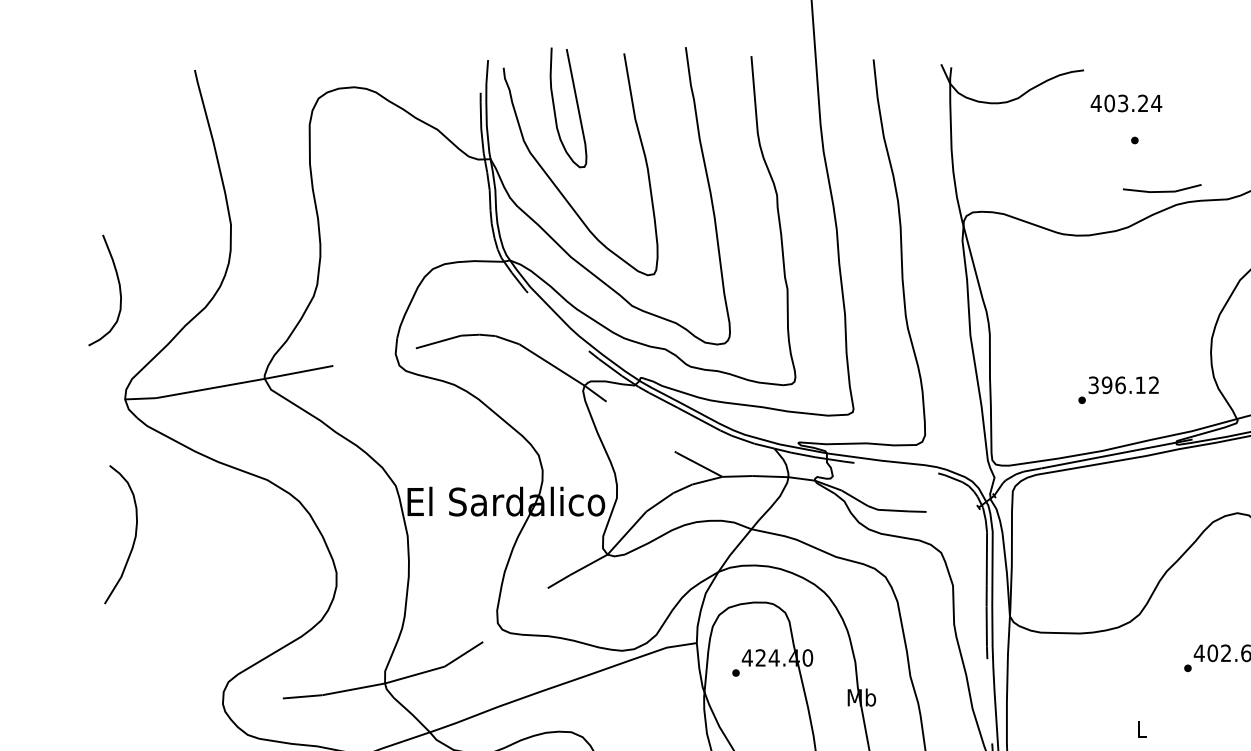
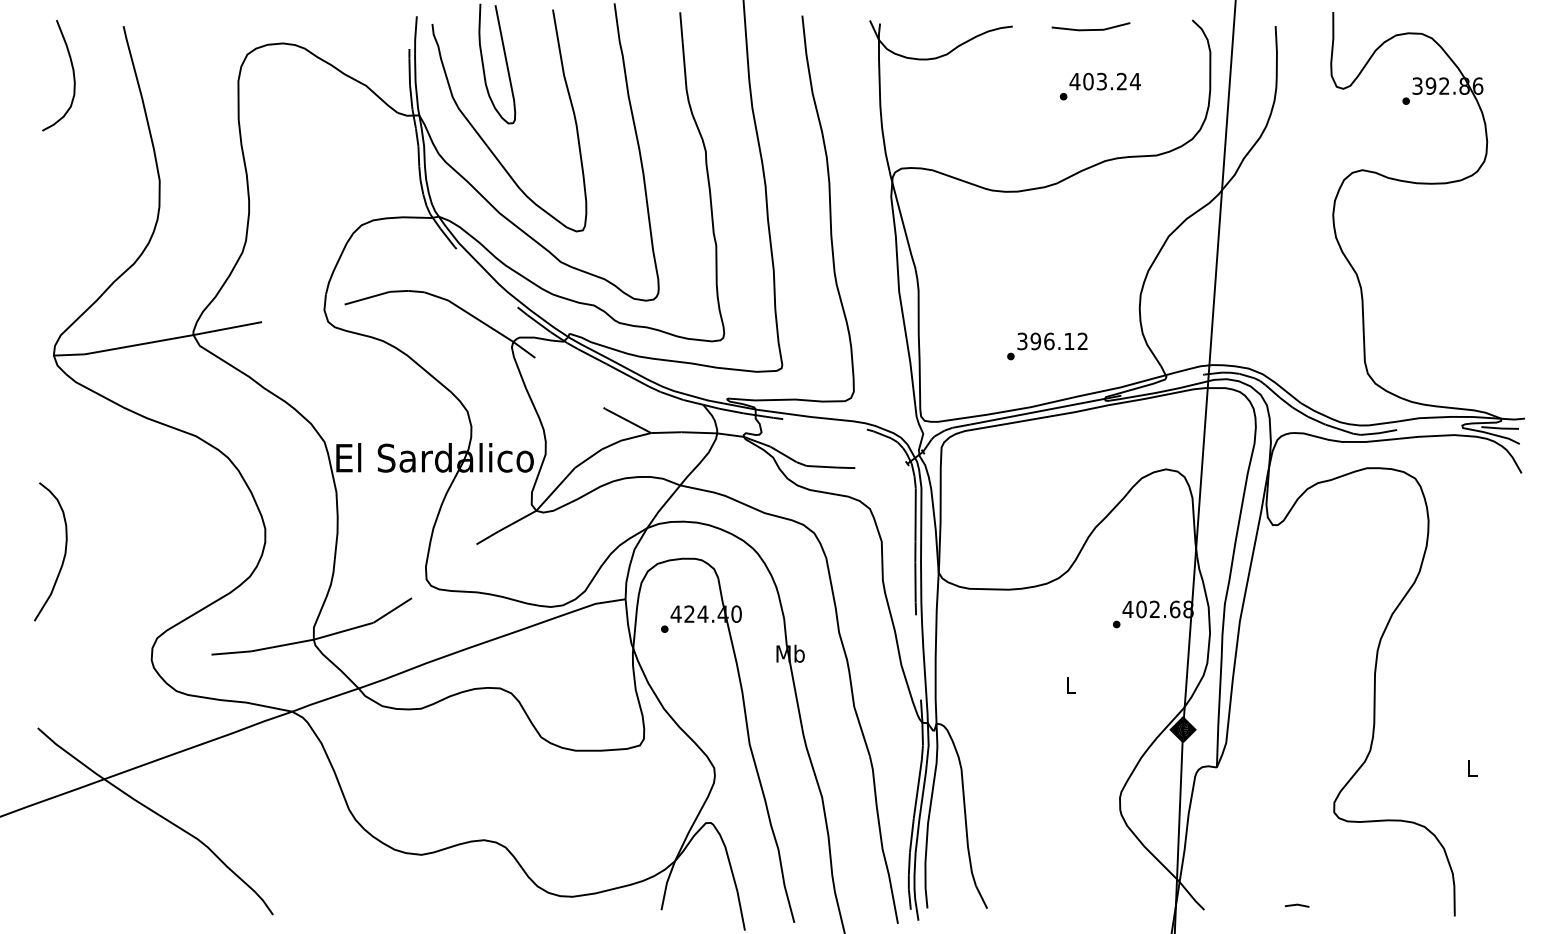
text: (1125, 103) -> (1104, 81), moved
line: (1161, 191) -> (1090, 29), moved
curve: (118, 287) -> (72, 72), moved
curve: (133, 539) -> (63, 556), moved

